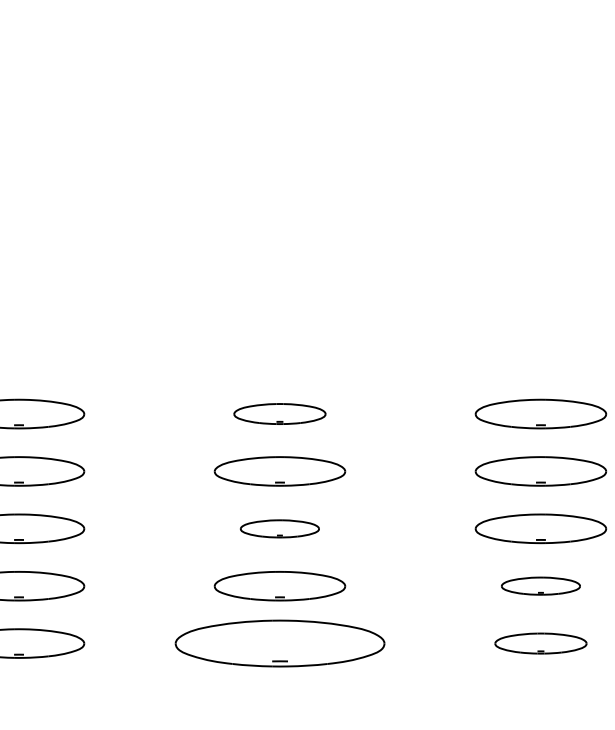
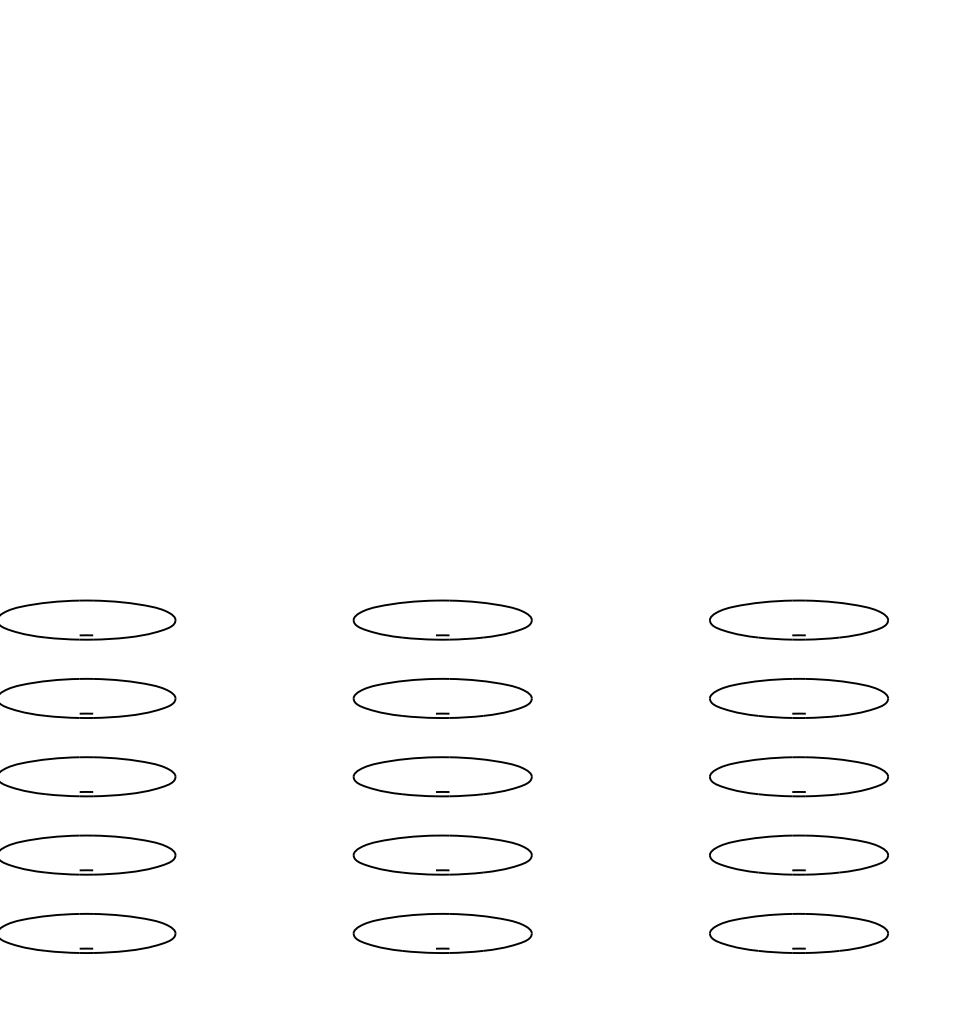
part: (279, 413) -> (442, 619), size x1.43
part: (279, 528) -> (442, 776), size x1.67
part: (540, 585) -> (798, 854), size x1.67
part: (279, 643) -> (442, 933), size x0.62
part: (540, 643) -> (798, 933), size x1.43

